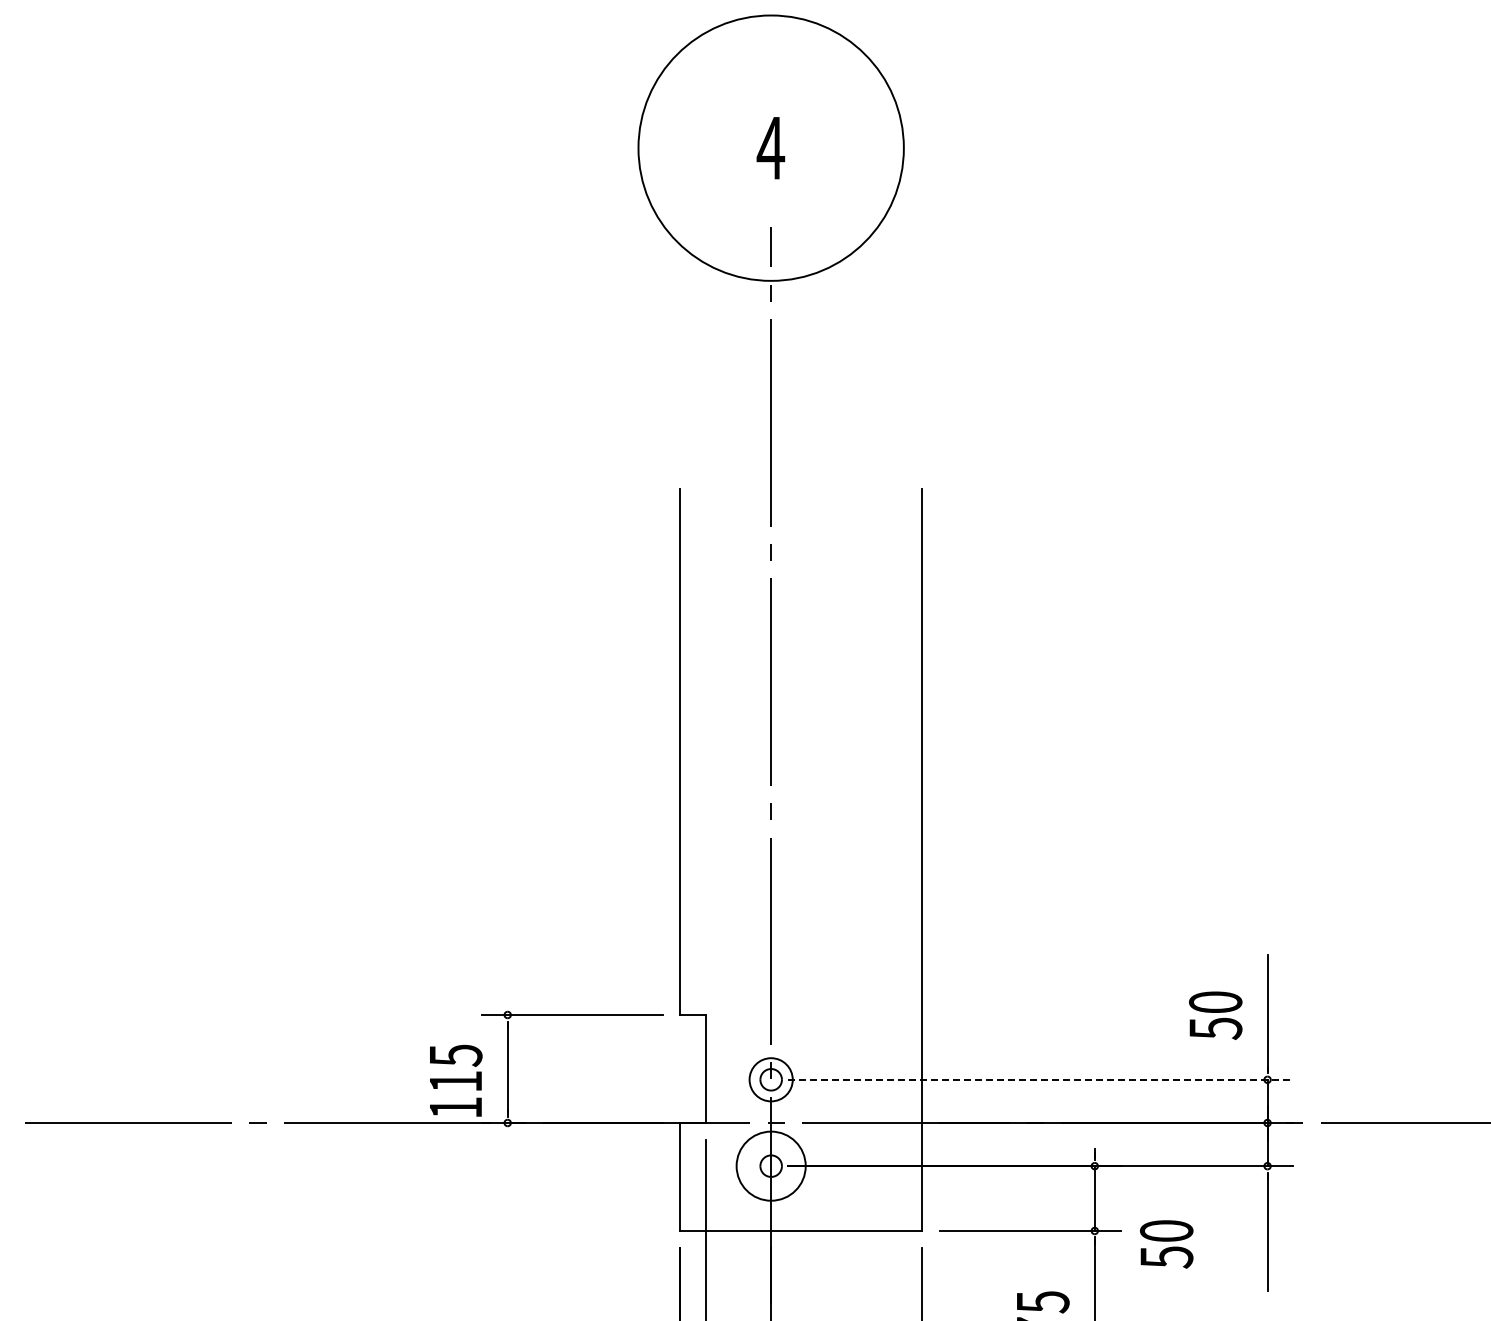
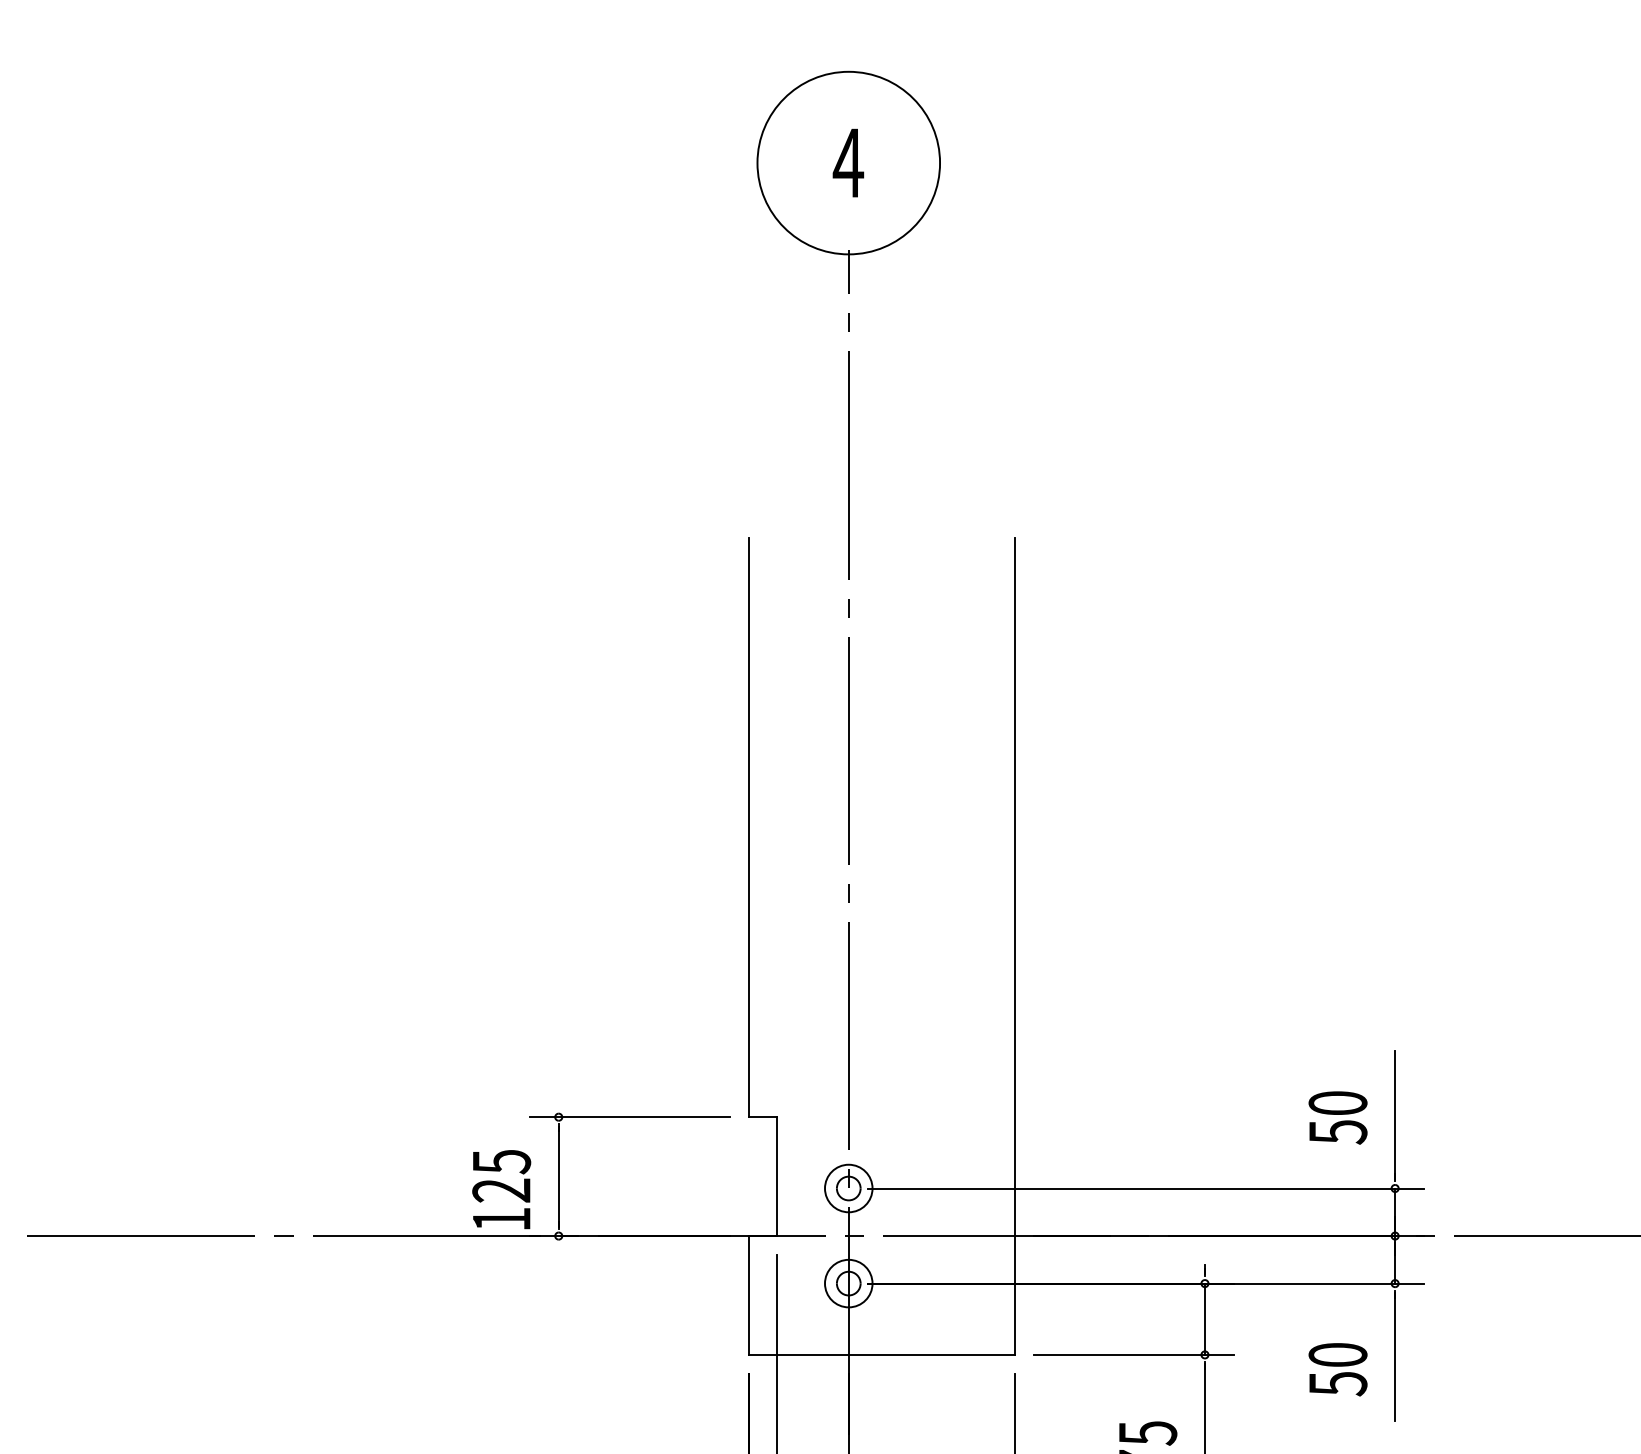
circle: (771, 148) -> (849, 163), size x0.62
line: (1040, 1079) -> (1145, 1188), dashed -> solid
text: (455, 1081) -> (501, 1190), 115 -> 125
circle: (770, 1165) -> (848, 1282), size x0.62
text: (1166, 1244) -> (1337, 1369), moved

